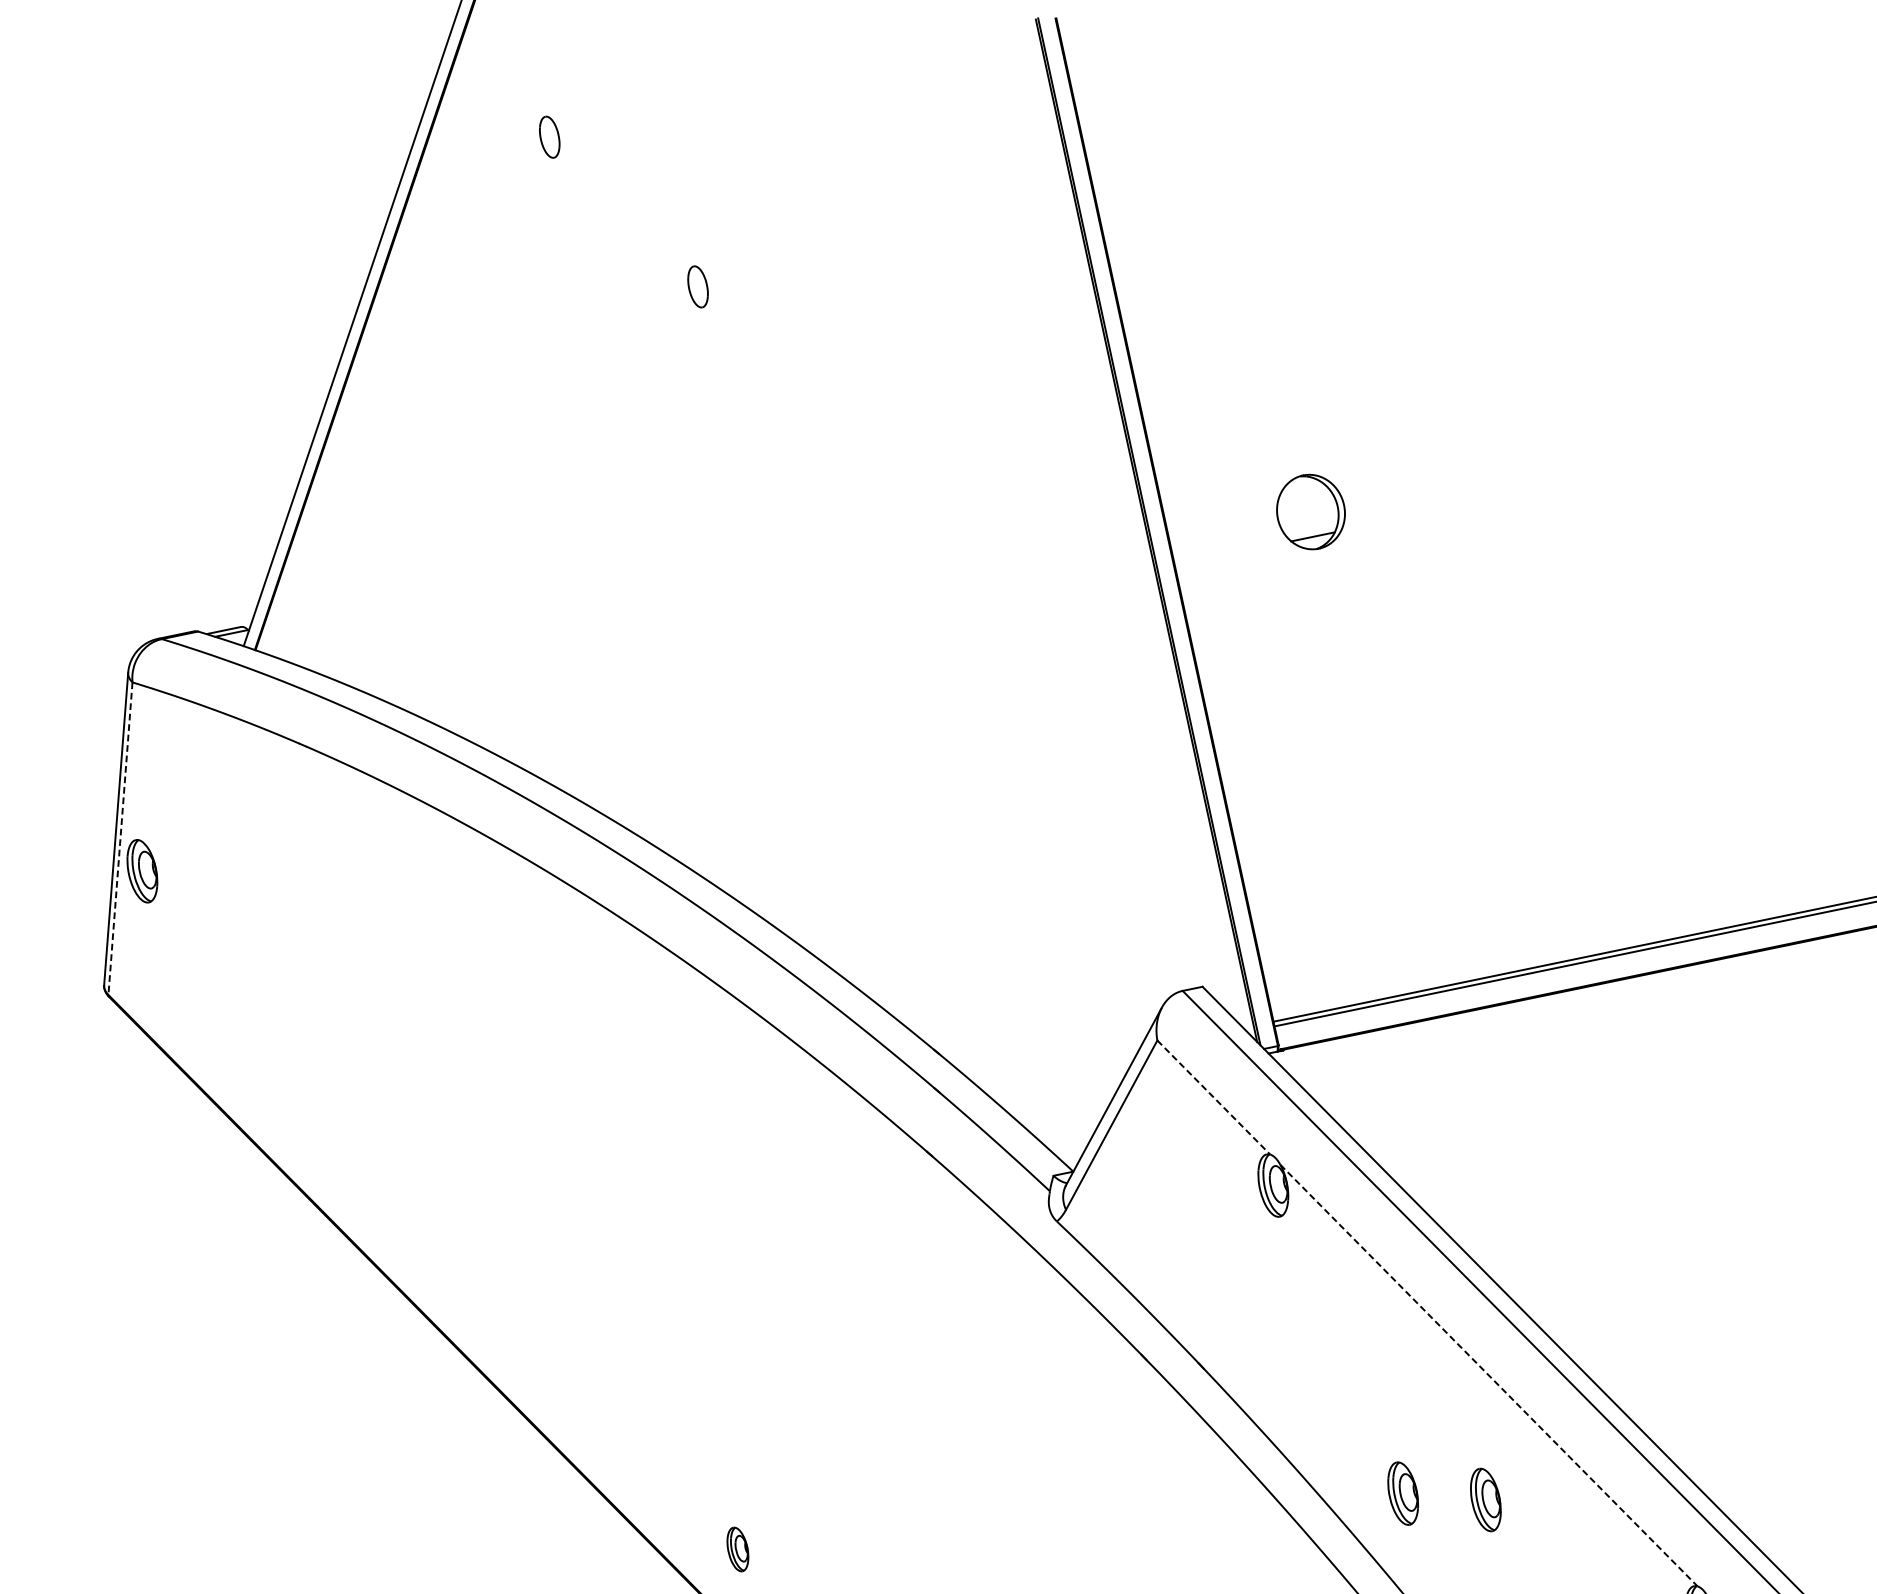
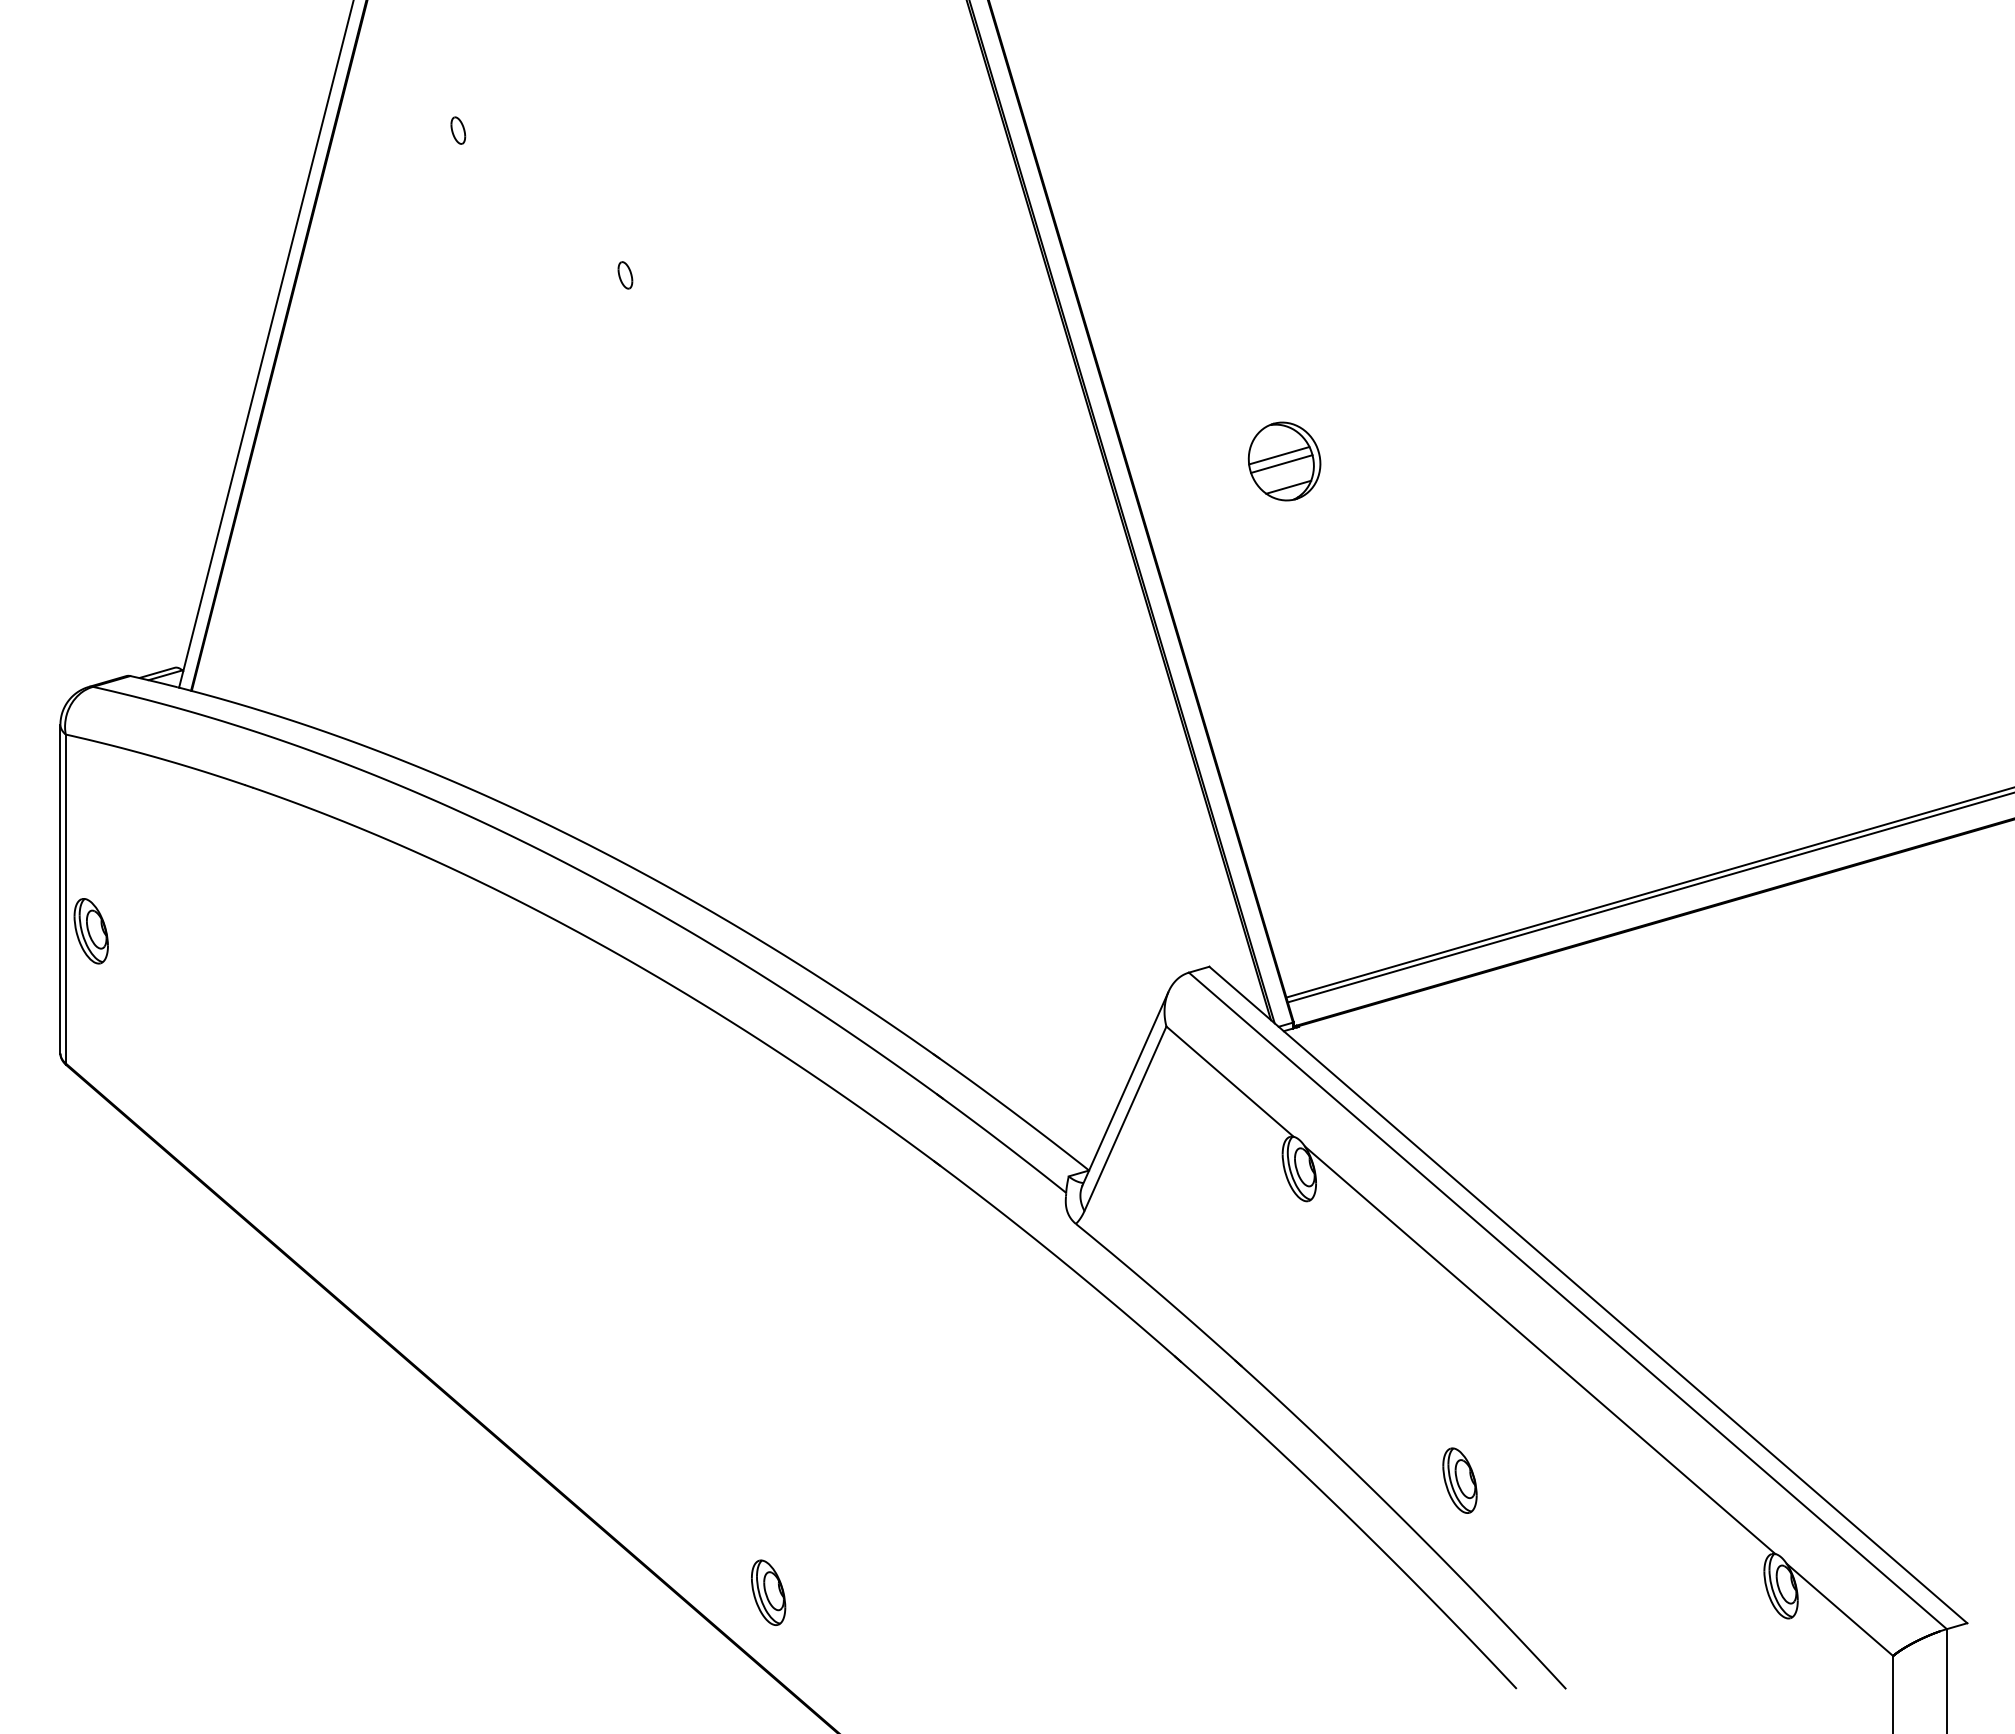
part: (550, 137) -> (458, 130), size x0.62
part: (698, 287) -> (625, 275), size x0.62
line: (1306, 505) -> (1279, 455), added
line: (1307, 513) -> (1281, 463), added
line: (120, 839) -> (65, 899), dashed -> solid
line: (1214, 1098) -> (1230, 1082), dashed -> solid
line: (1489, 1375) -> (1540, 1350), dashed -> solid
part: (1485, 1499) -> (1546, 1480), removed
part: (737, 1549) -> (768, 1592), size x1.43

